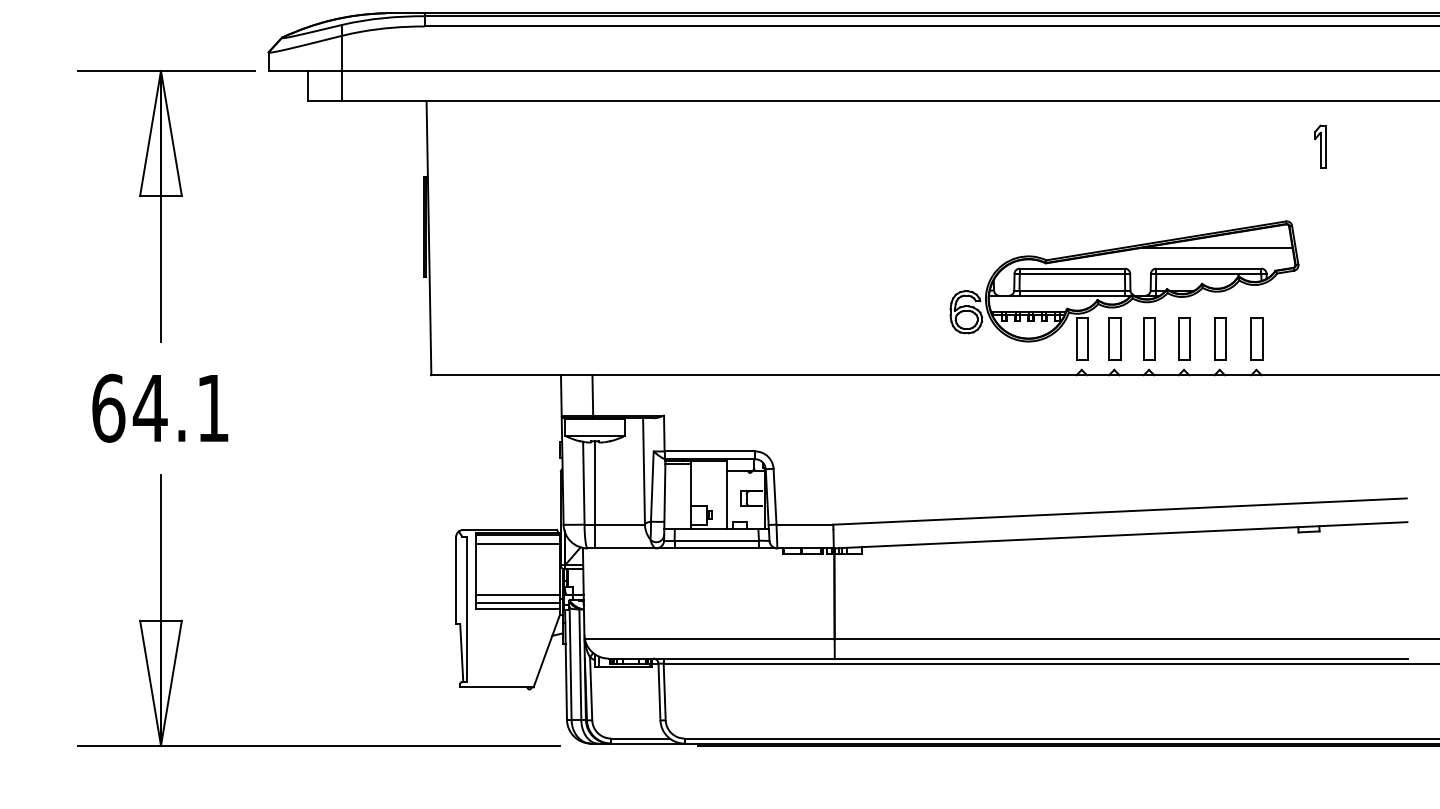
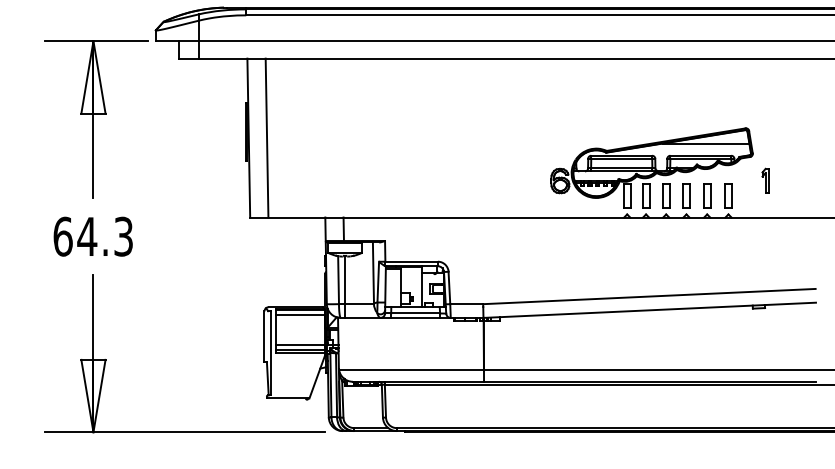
part: (1320, 145) -> (765, 180), moved
line: (459, 237) -> (266, 137), added
text: (212, 407) -> (123, 236), 64.1 -> 64.3

